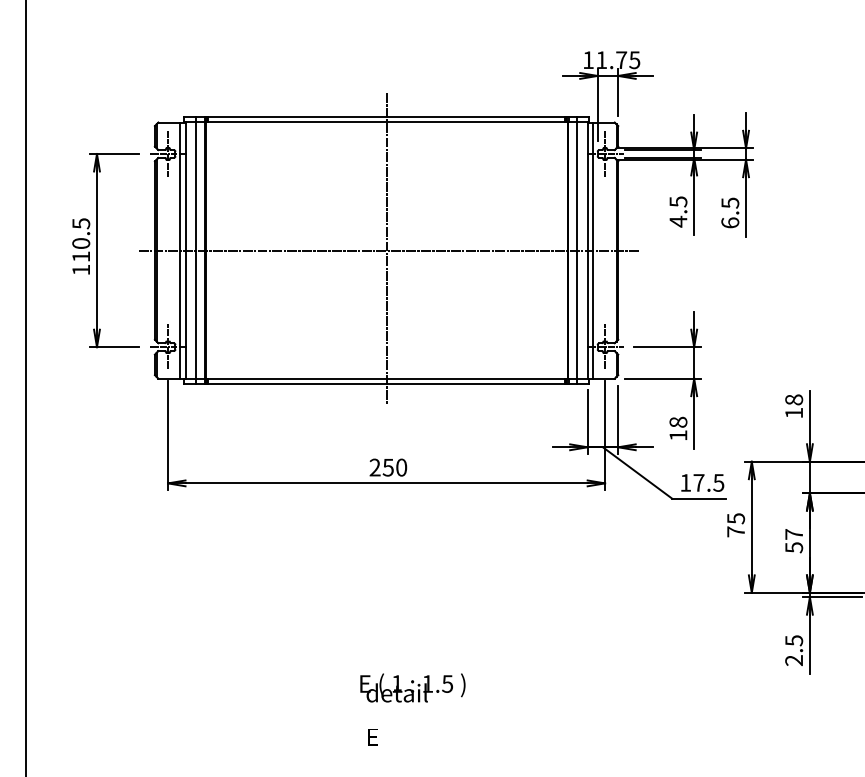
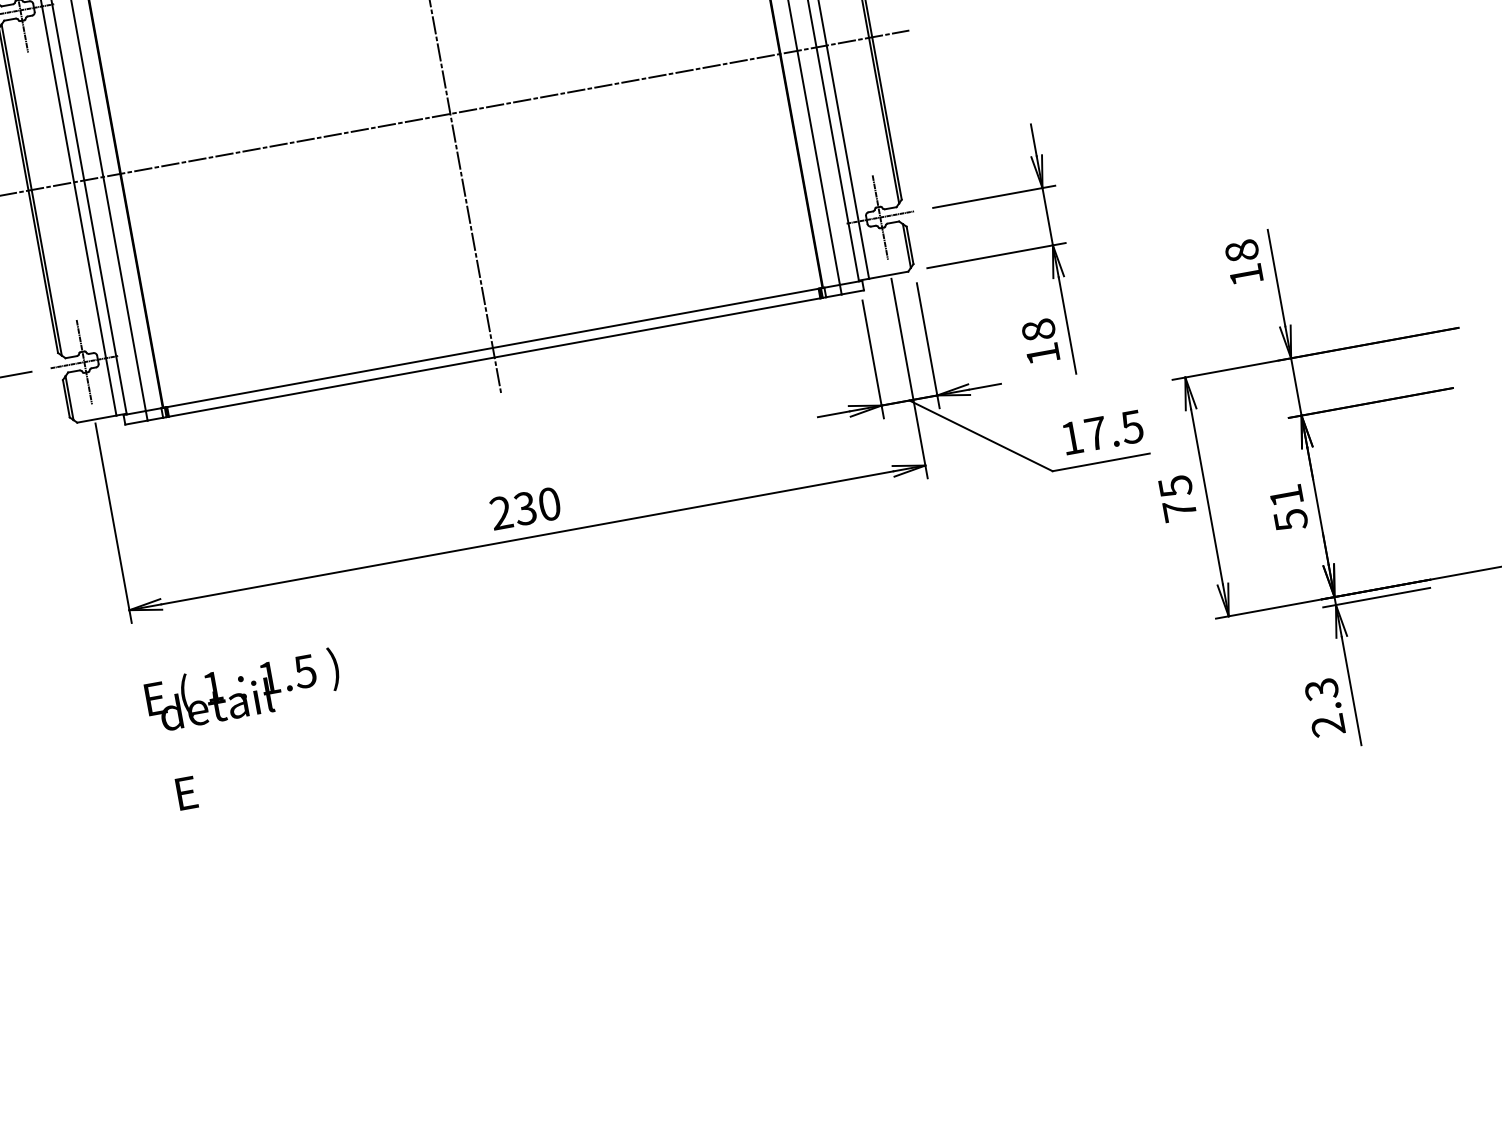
text: (388, 467) -> (525, 508), 250 -> 230
text: (793, 534) -> (1285, 496), 57 -> 51
text: (793, 640) -> (1320, 689), 2.5 -> 2.3
text: (412, 709) -> (249, 729), moved

